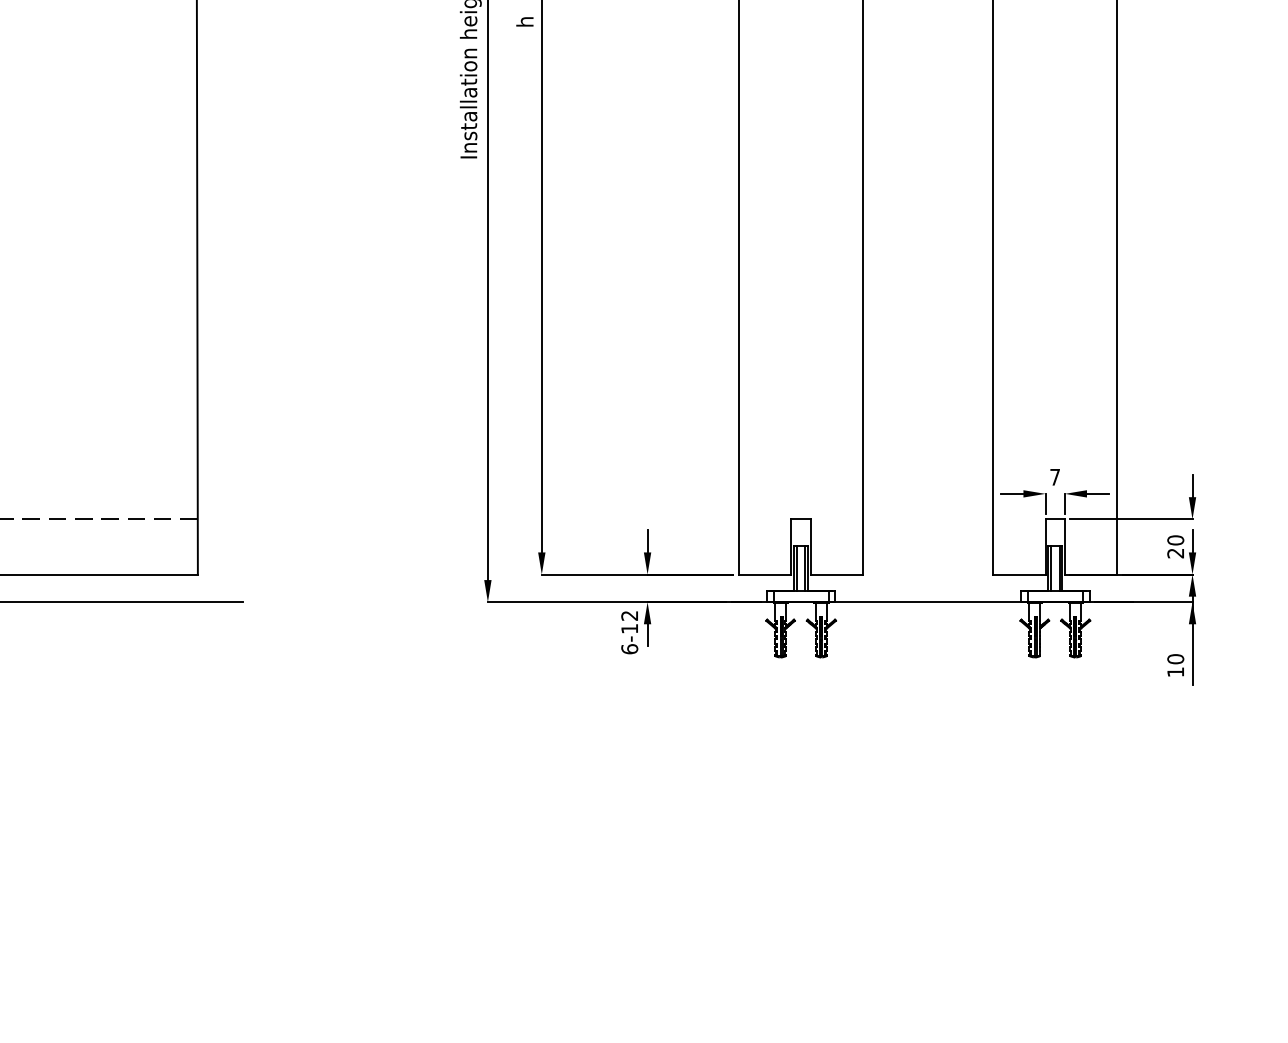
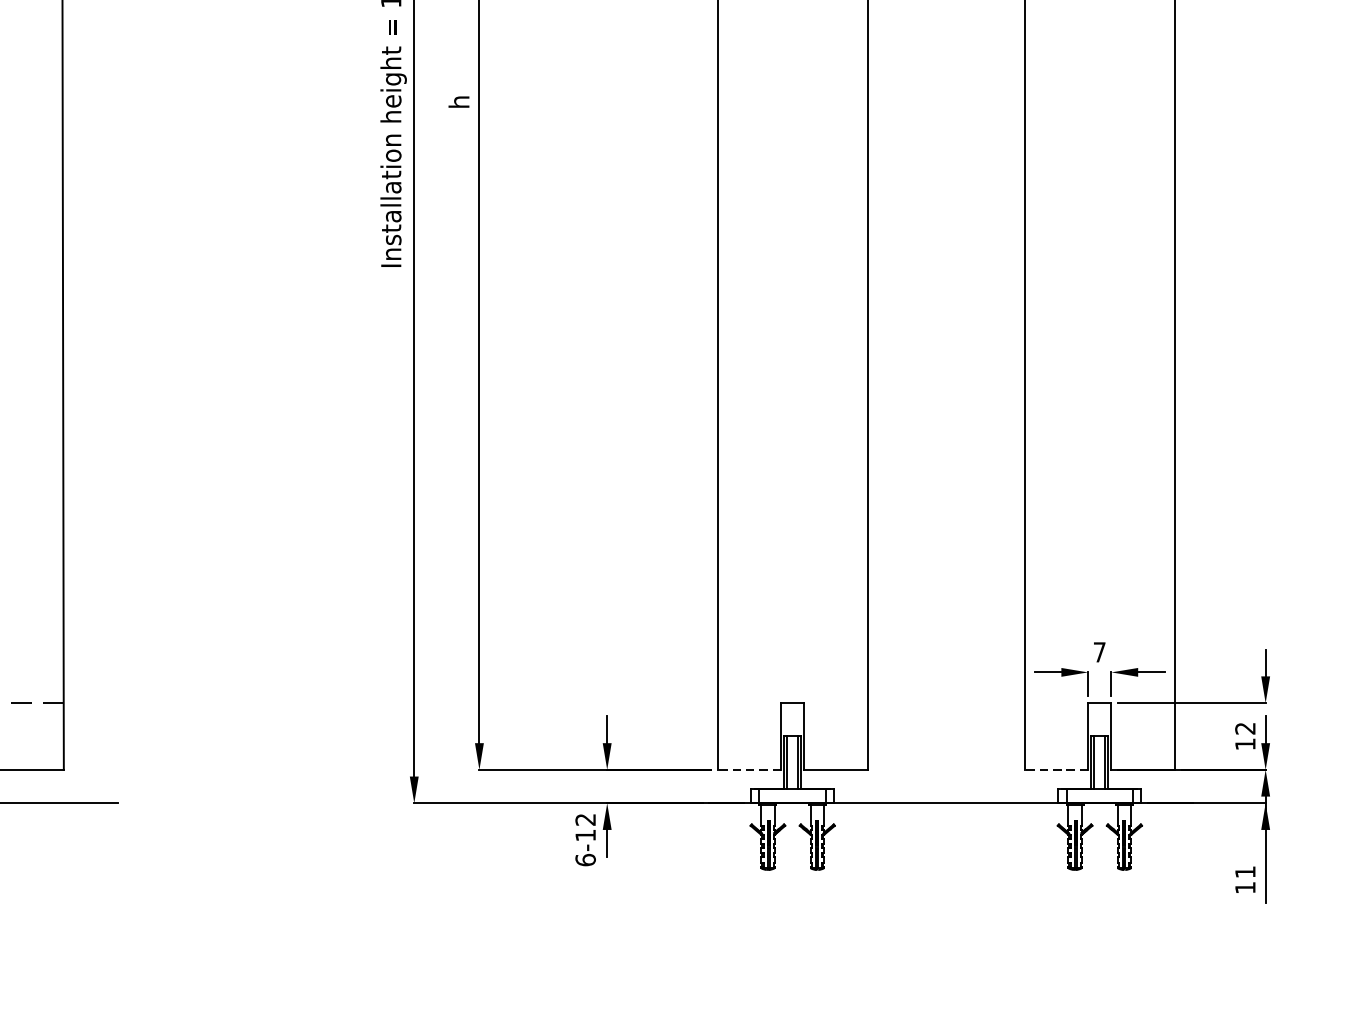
text: (1175, 546) -> (1245, 735), 20 -> 12
line: (764, 574) -> (748, 769), solid -> dashed
line: (1018, 574) -> (1055, 769), solid -> dashed
text: (1175, 659) -> (1245, 872), 10 -> 11

